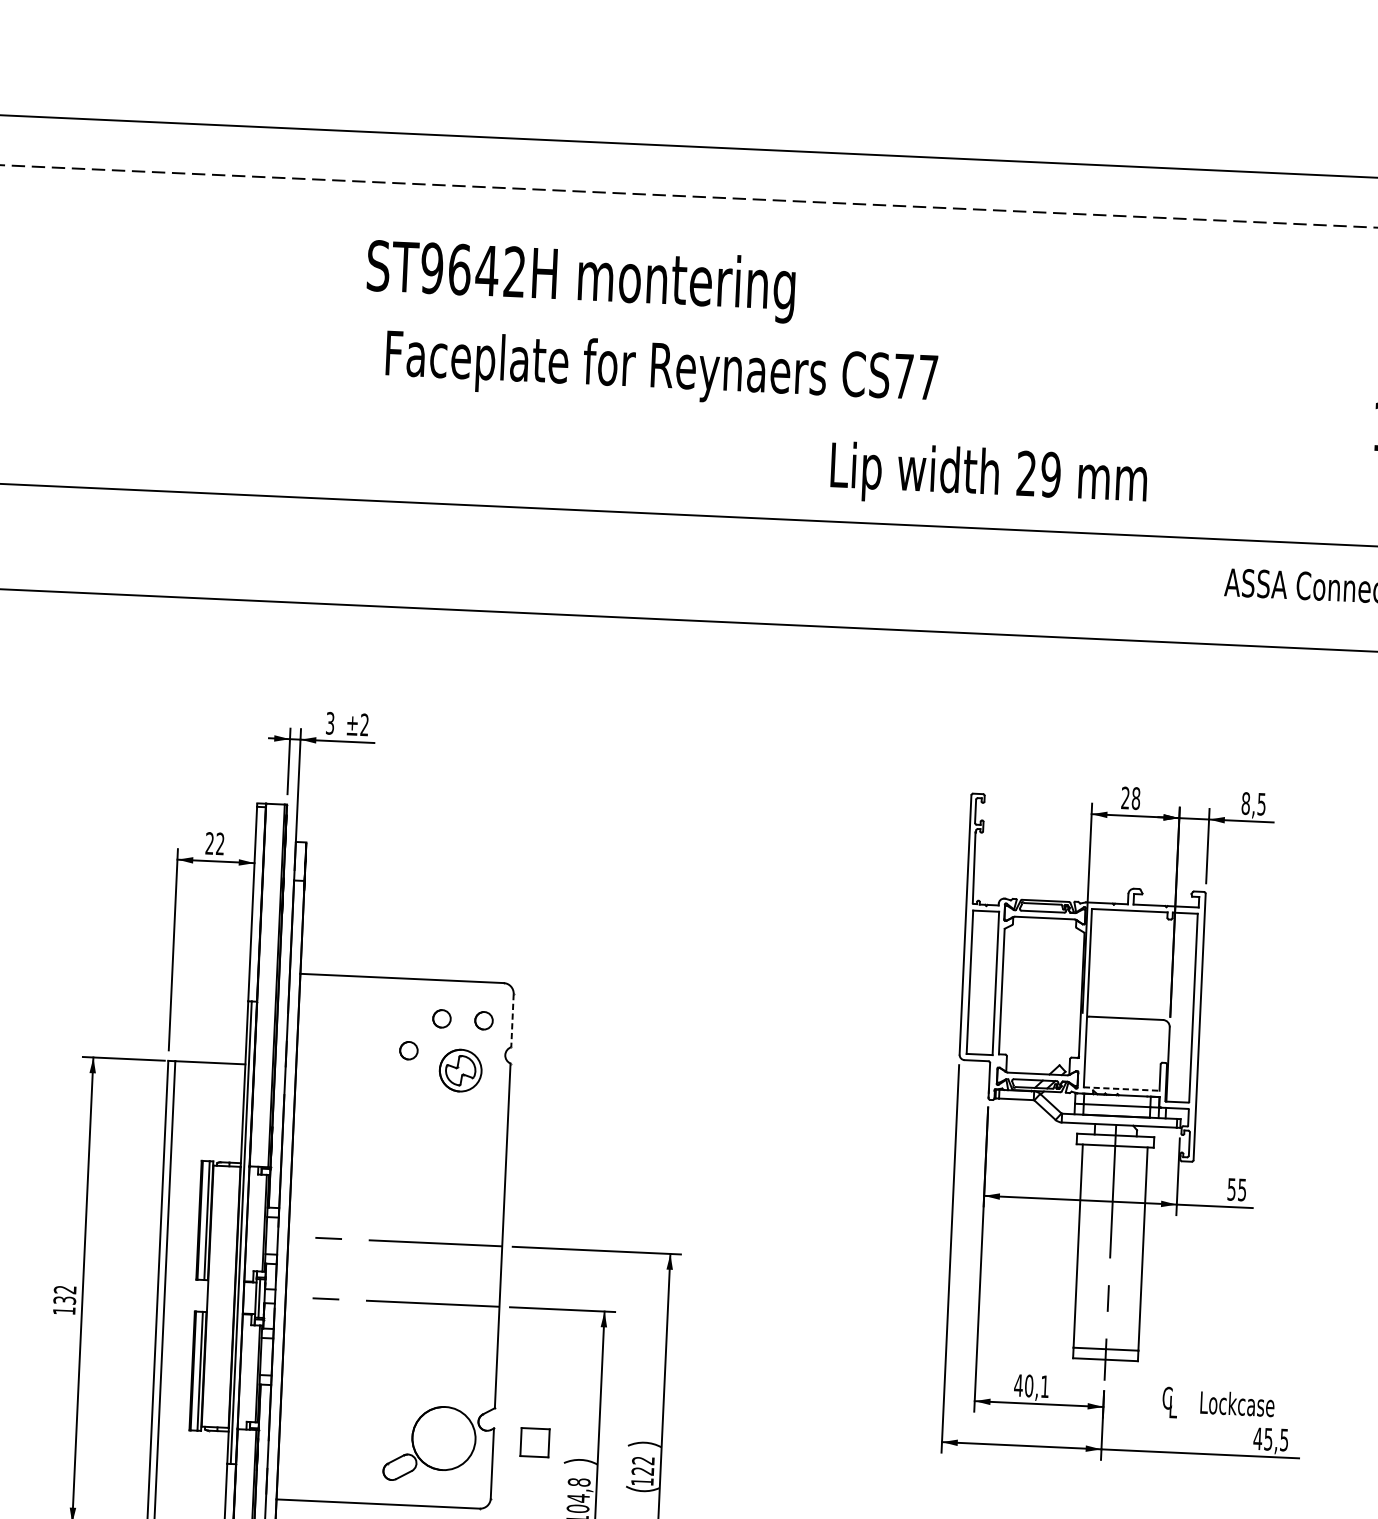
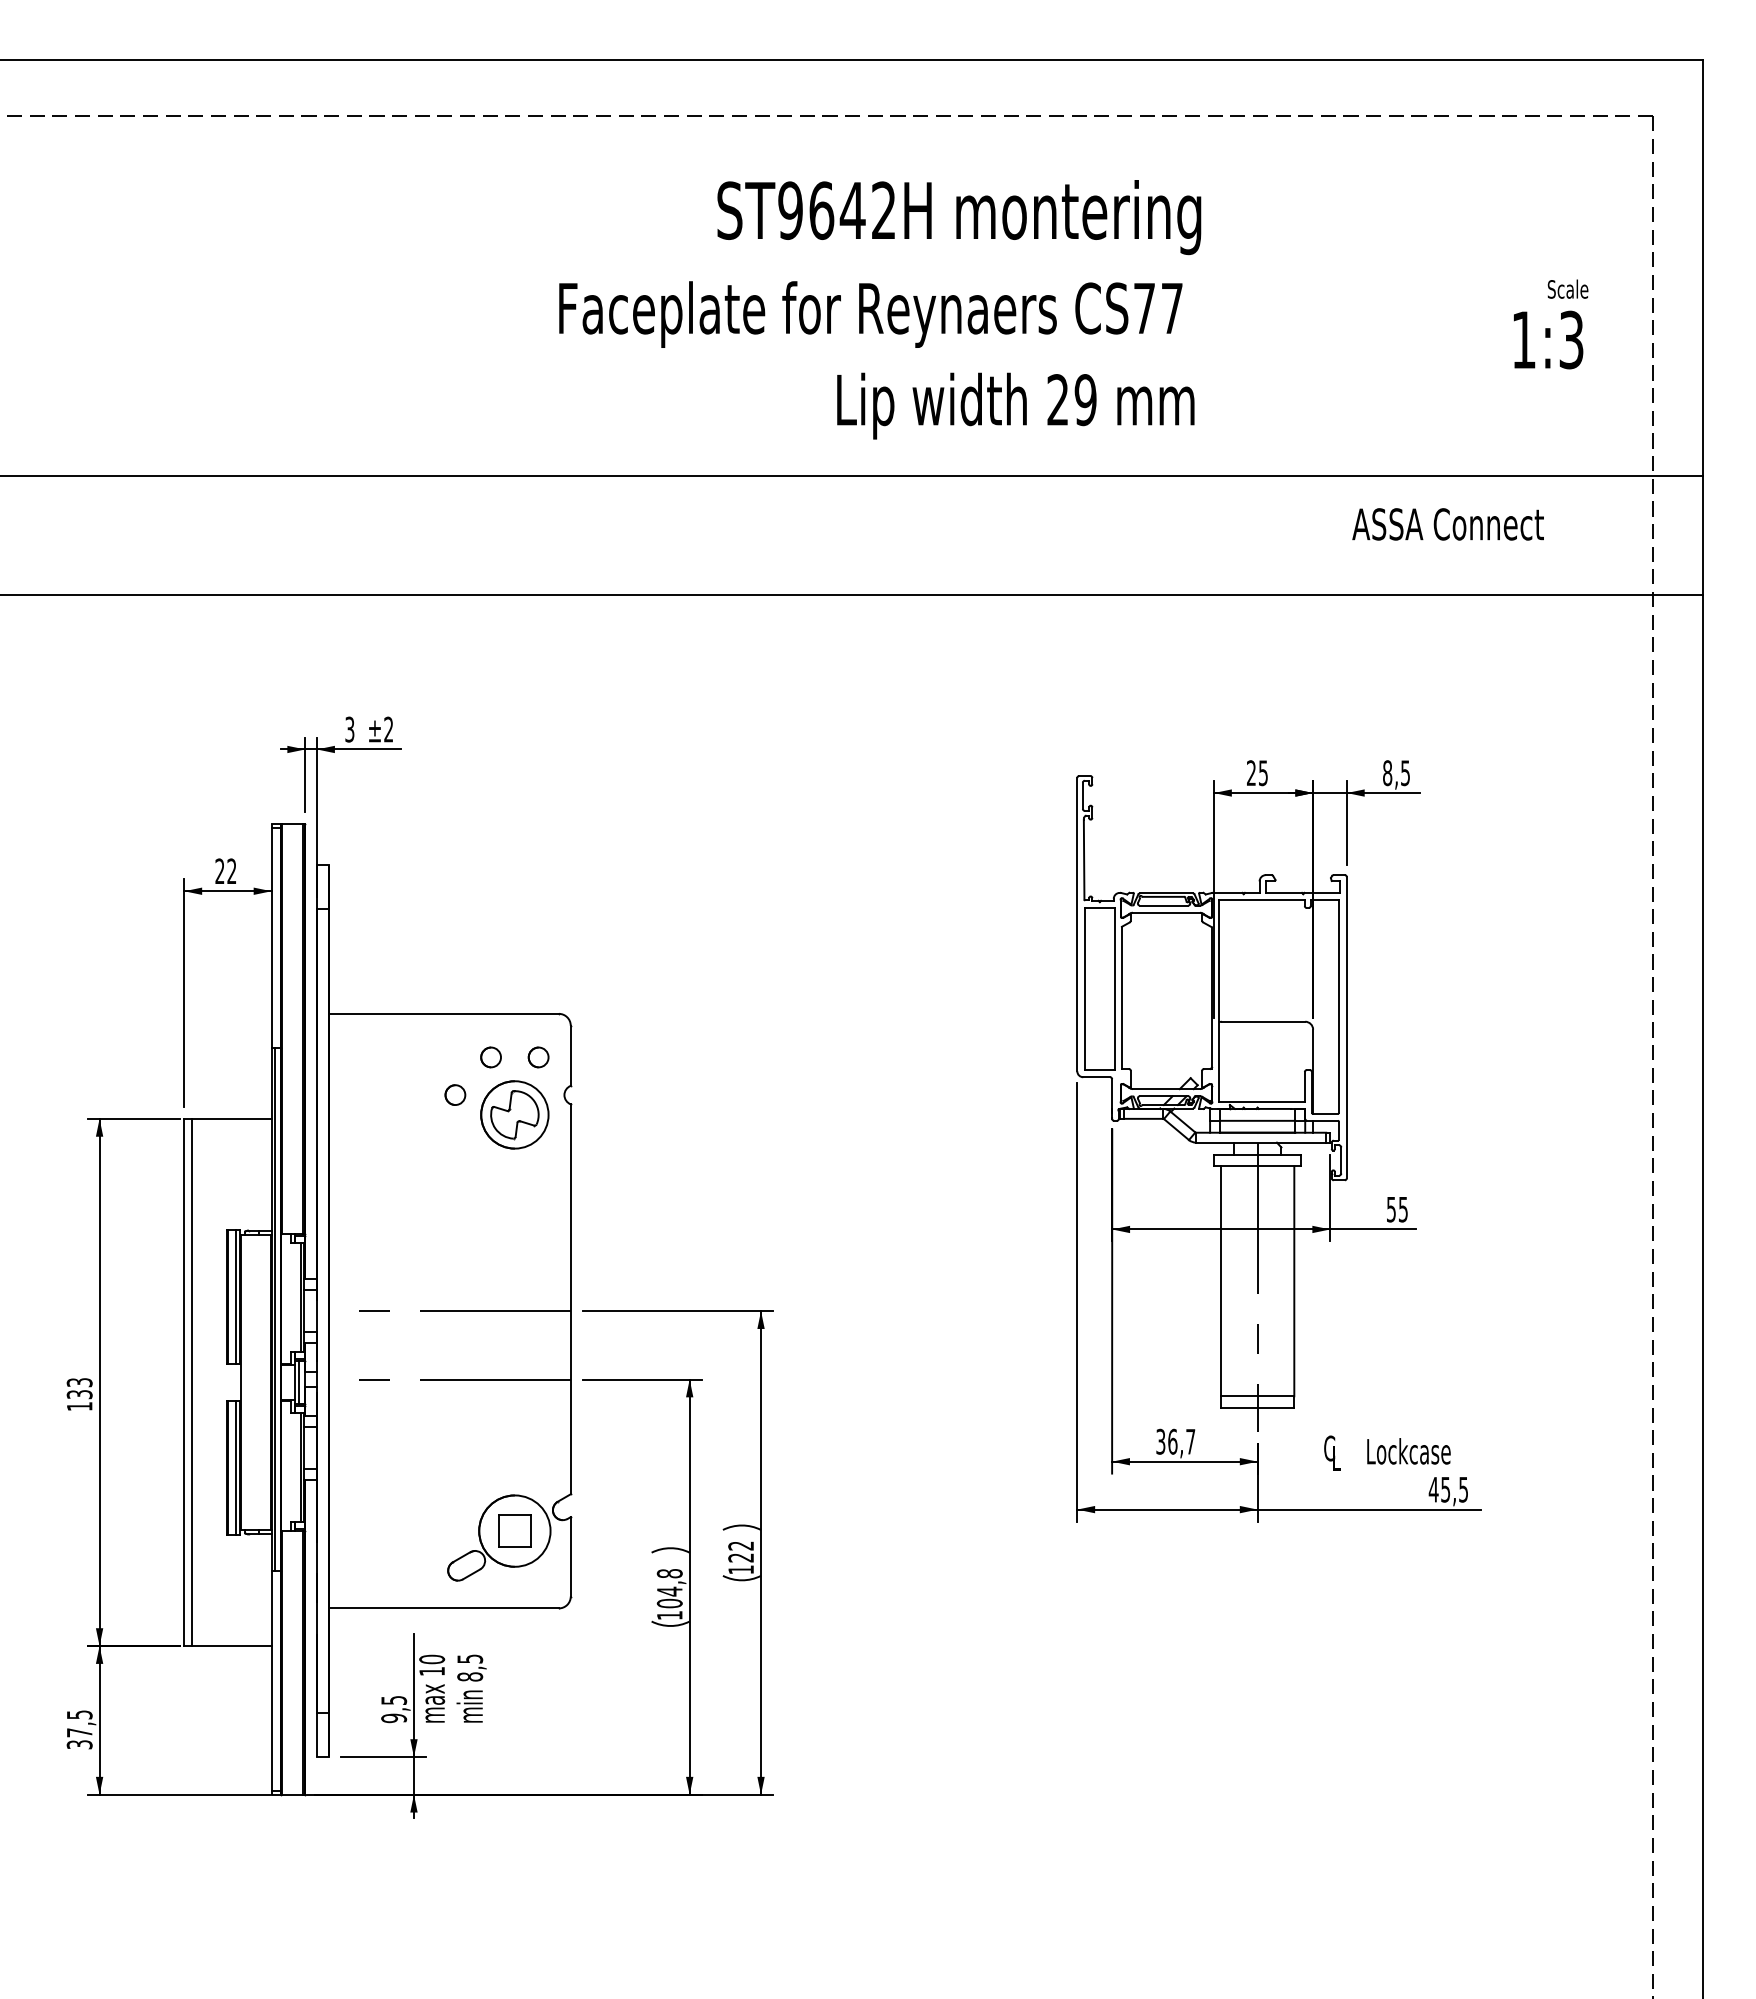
text: (581, 281) -> (959, 217), moved
text: (661, 370) -> (870, 314), moved
text: (988, 476) -> (1015, 405), moved
text: (1136, 798) -> (1263, 773), 28 -> 25
line: (512, 1021) -> (570, 1056), dashed -> solid
part: (460, 1070) -> (514, 1114), size x1.43
line: (1122, 1088) -> (1262, 1101), dashed -> solid
text: (65, 1289) -> (79, 1382), 132 -> 133
text: (1031, 1385) -> (1175, 1441), 40,1 -> 36,7
part: (534, 1442) -> (514, 1530), moved

